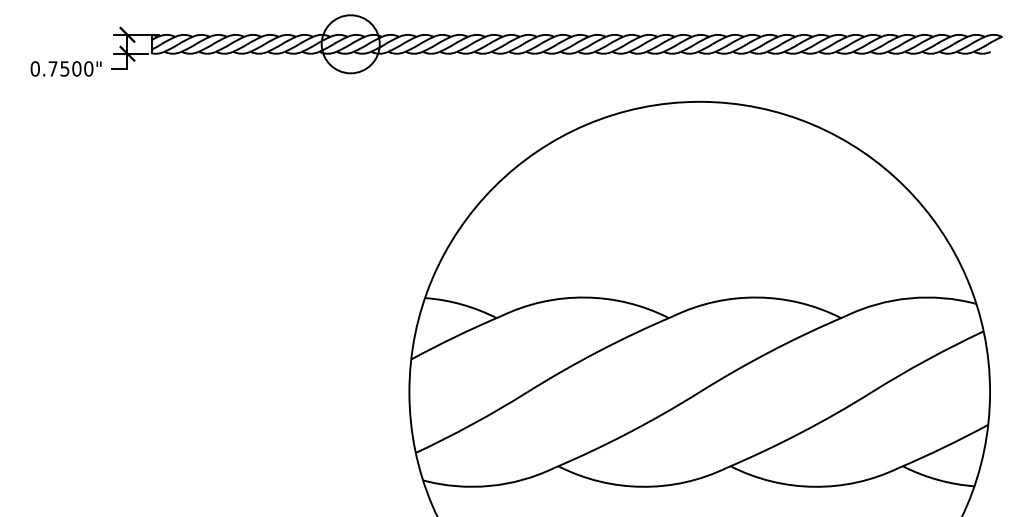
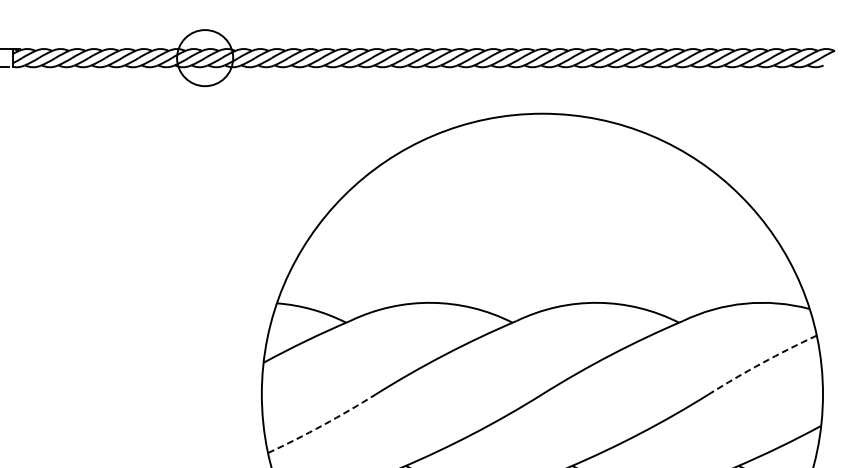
arc: (926, 360) -> (761, 363), solid -> dashed
arc: (472, 424) -> (322, 425), solid -> dashed

